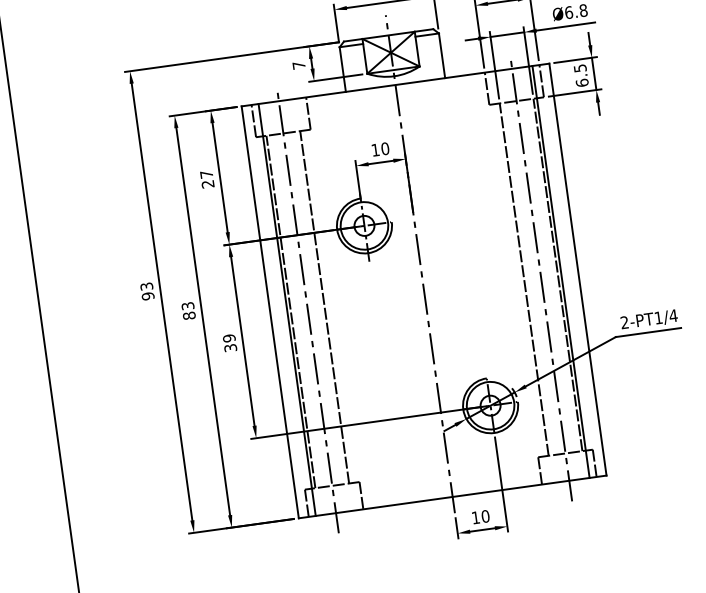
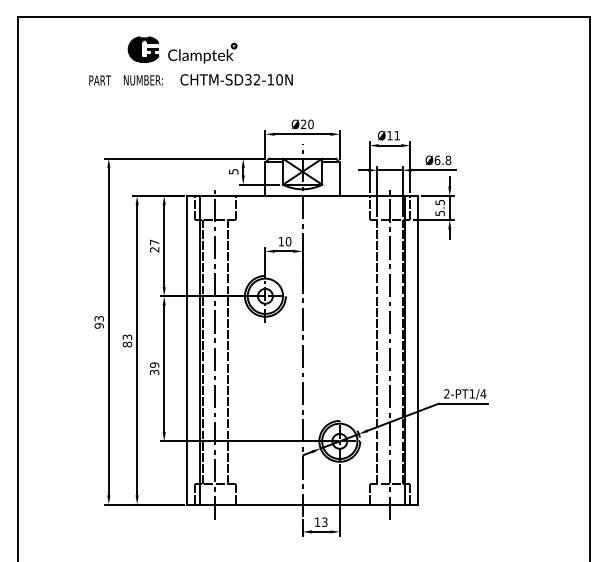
text: (298, 65) -> (233, 171), 7 -> 5
text: (581, 83) -> (439, 213), 6.5 -> 5.5
text: (485, 515) -> (324, 521), 10 -> 13

